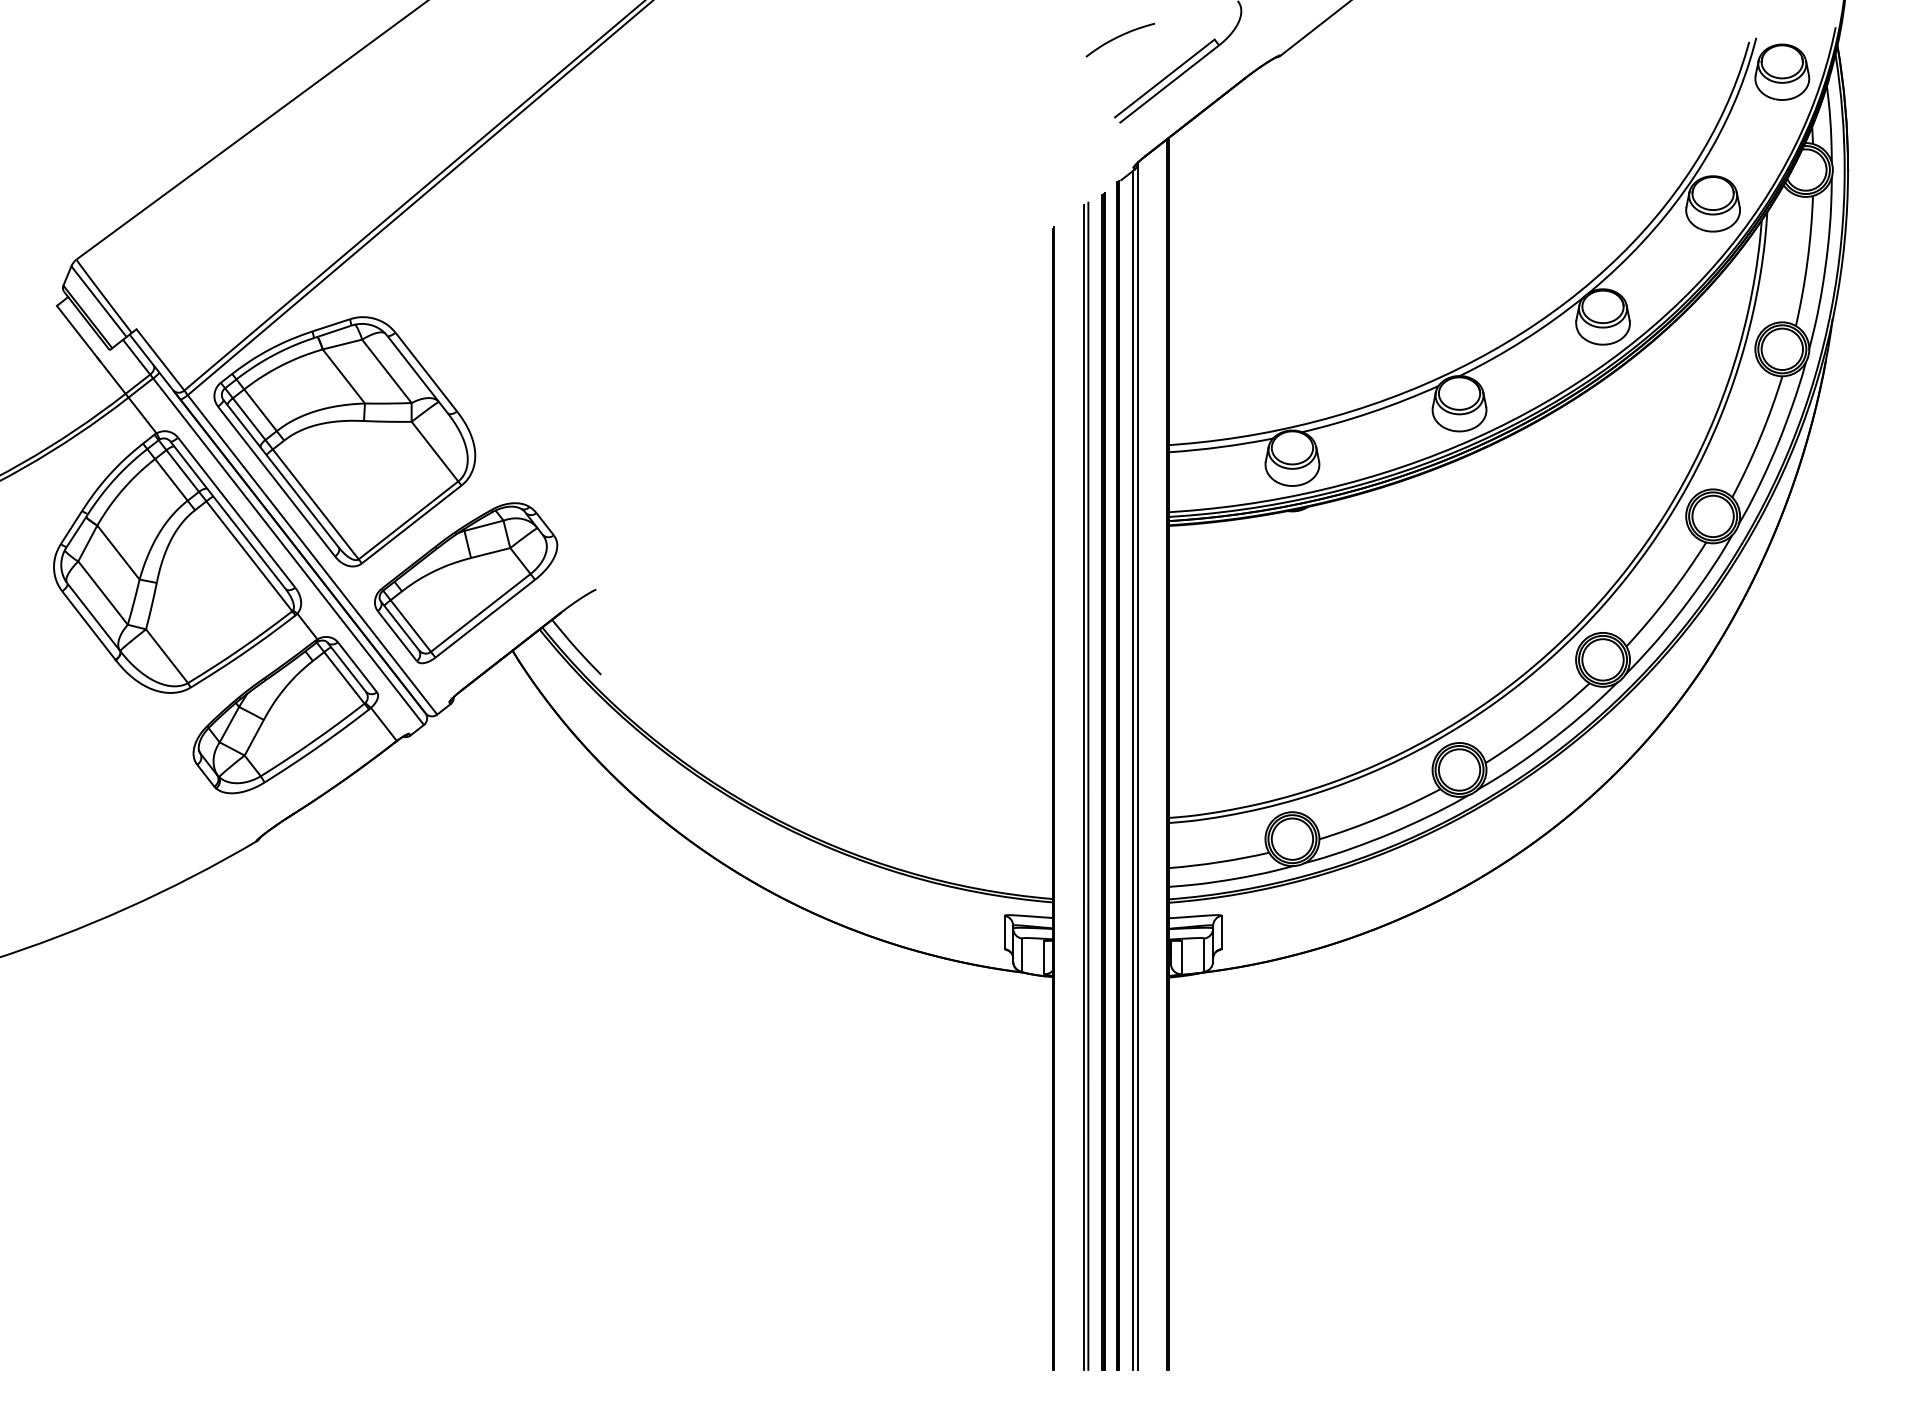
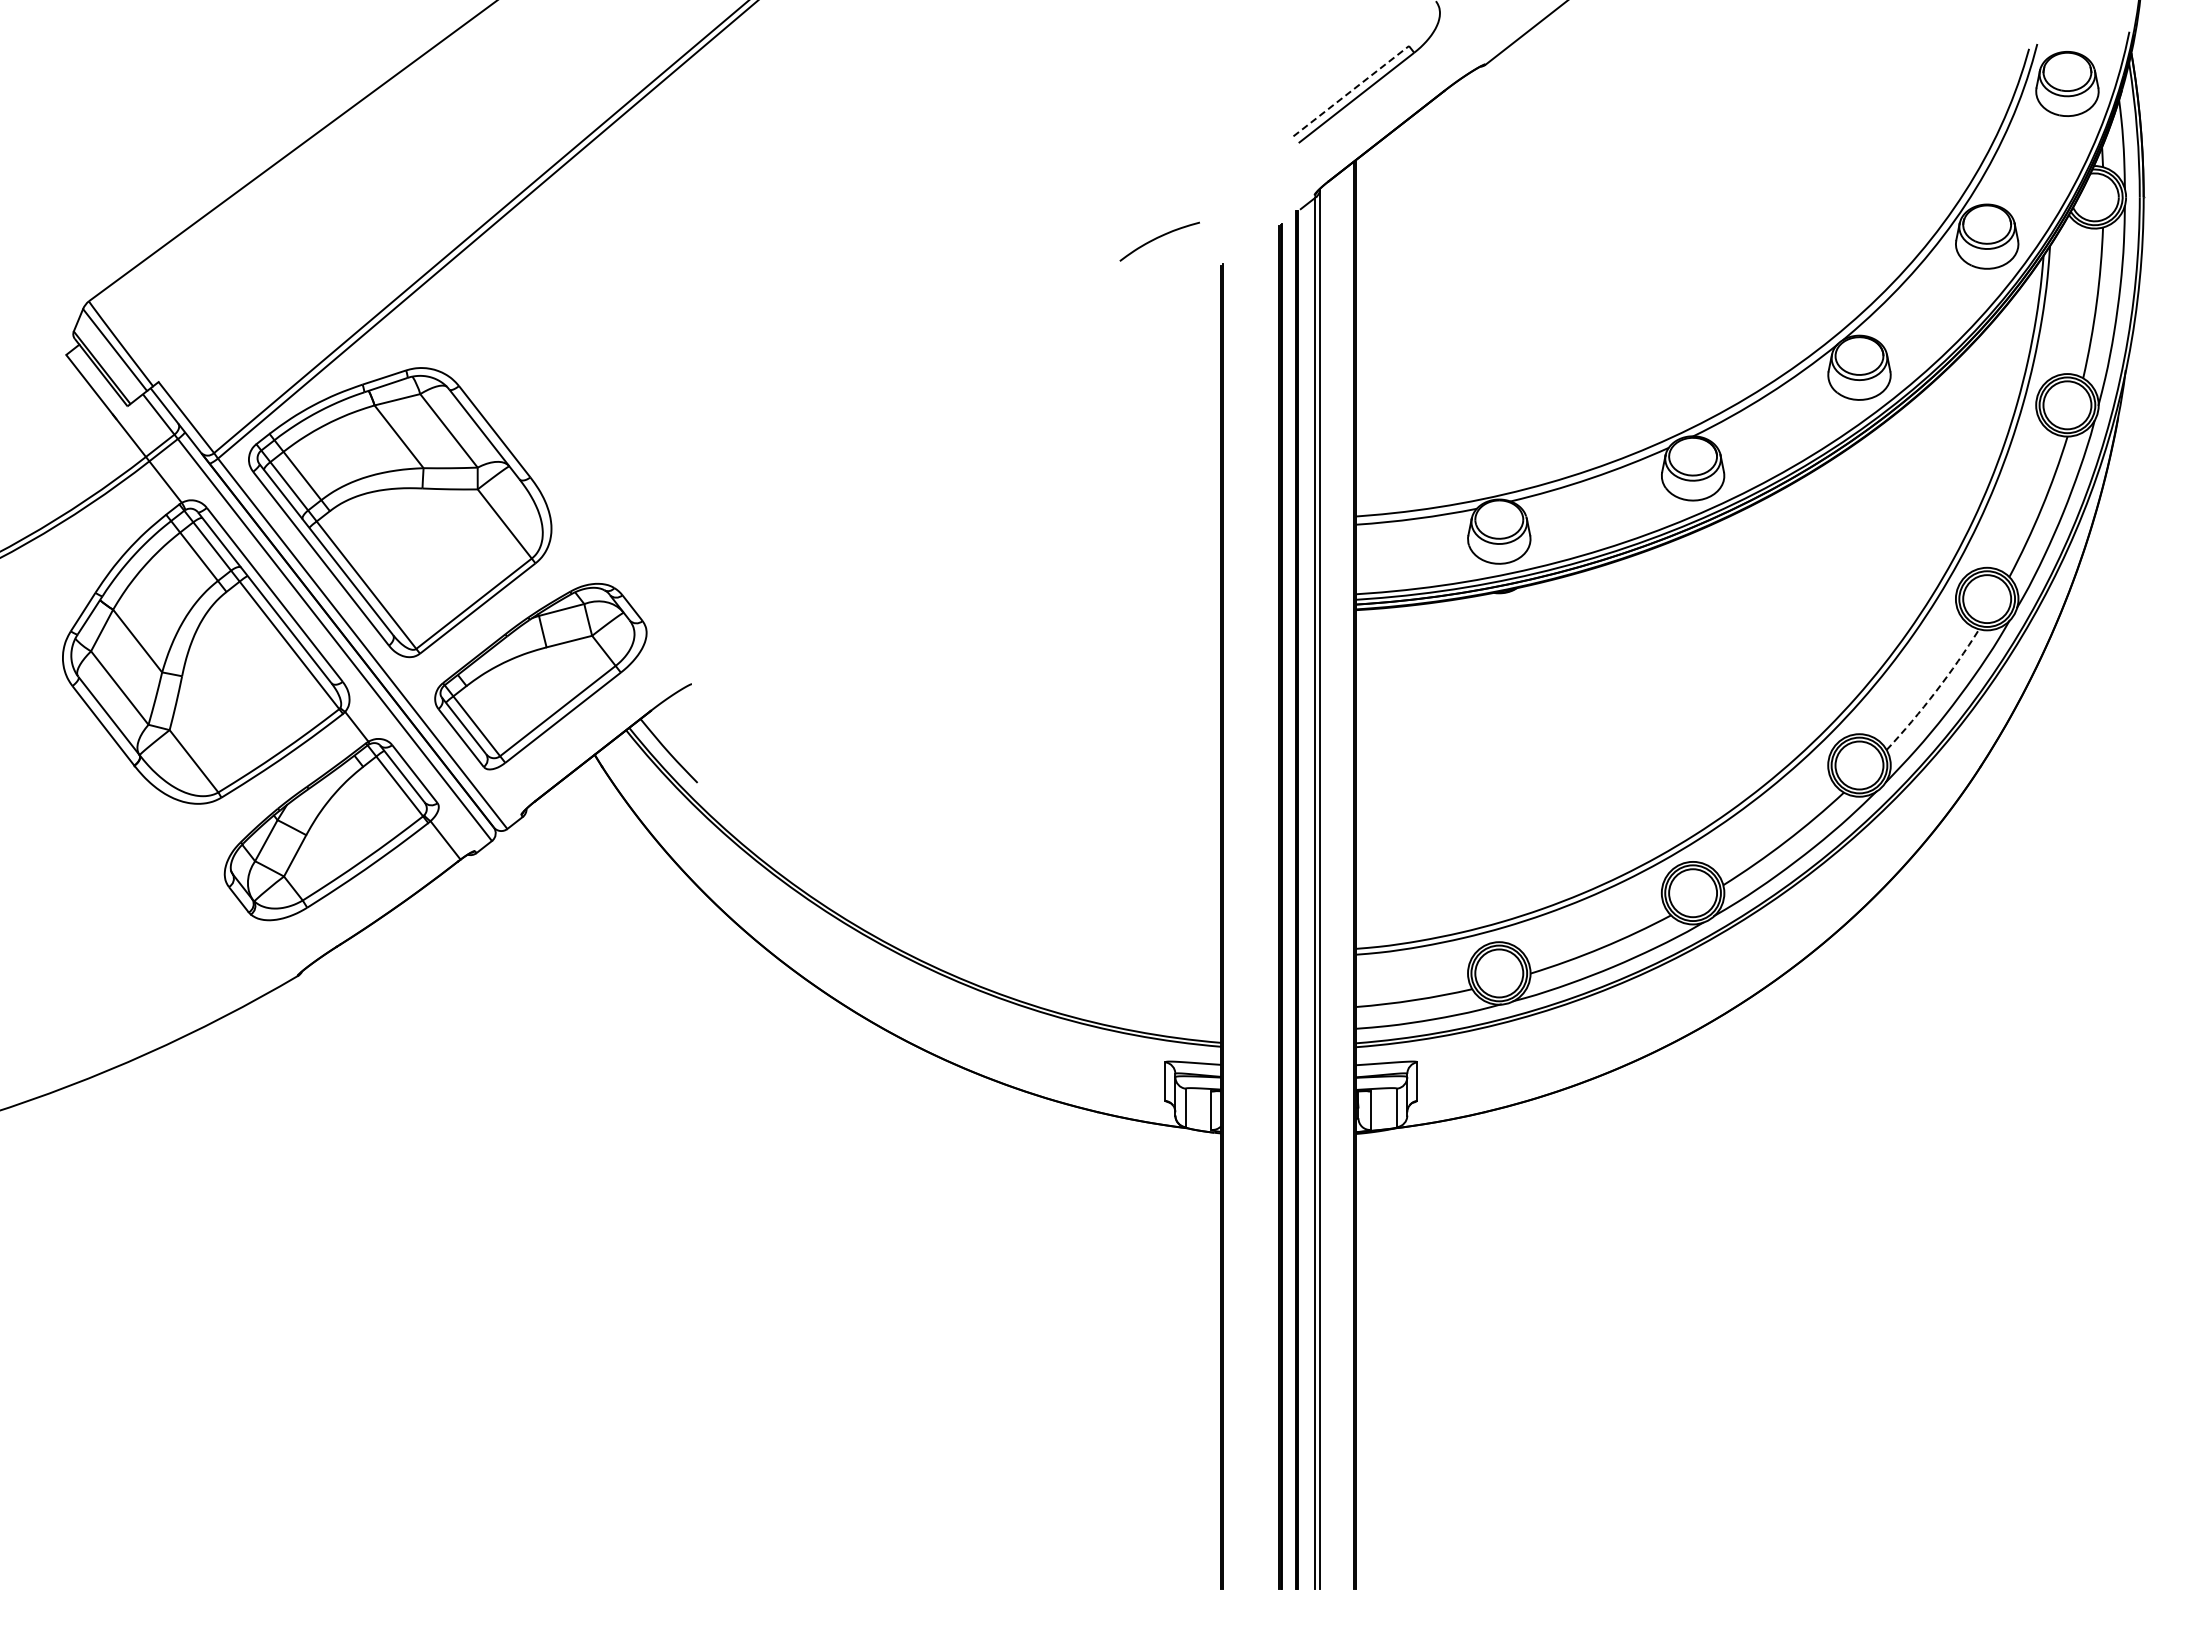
curve: (1119, 37) -> (1158, 238), moved
line: (1165, 77) -> (1351, 90), solid -> dashed
arc: (1668, 596) -> (1935, 691), solid -> dashed
line: (1088, 786) -> (1262, 912), removed
line: (1083, 787) -> (1257, 913), removed

